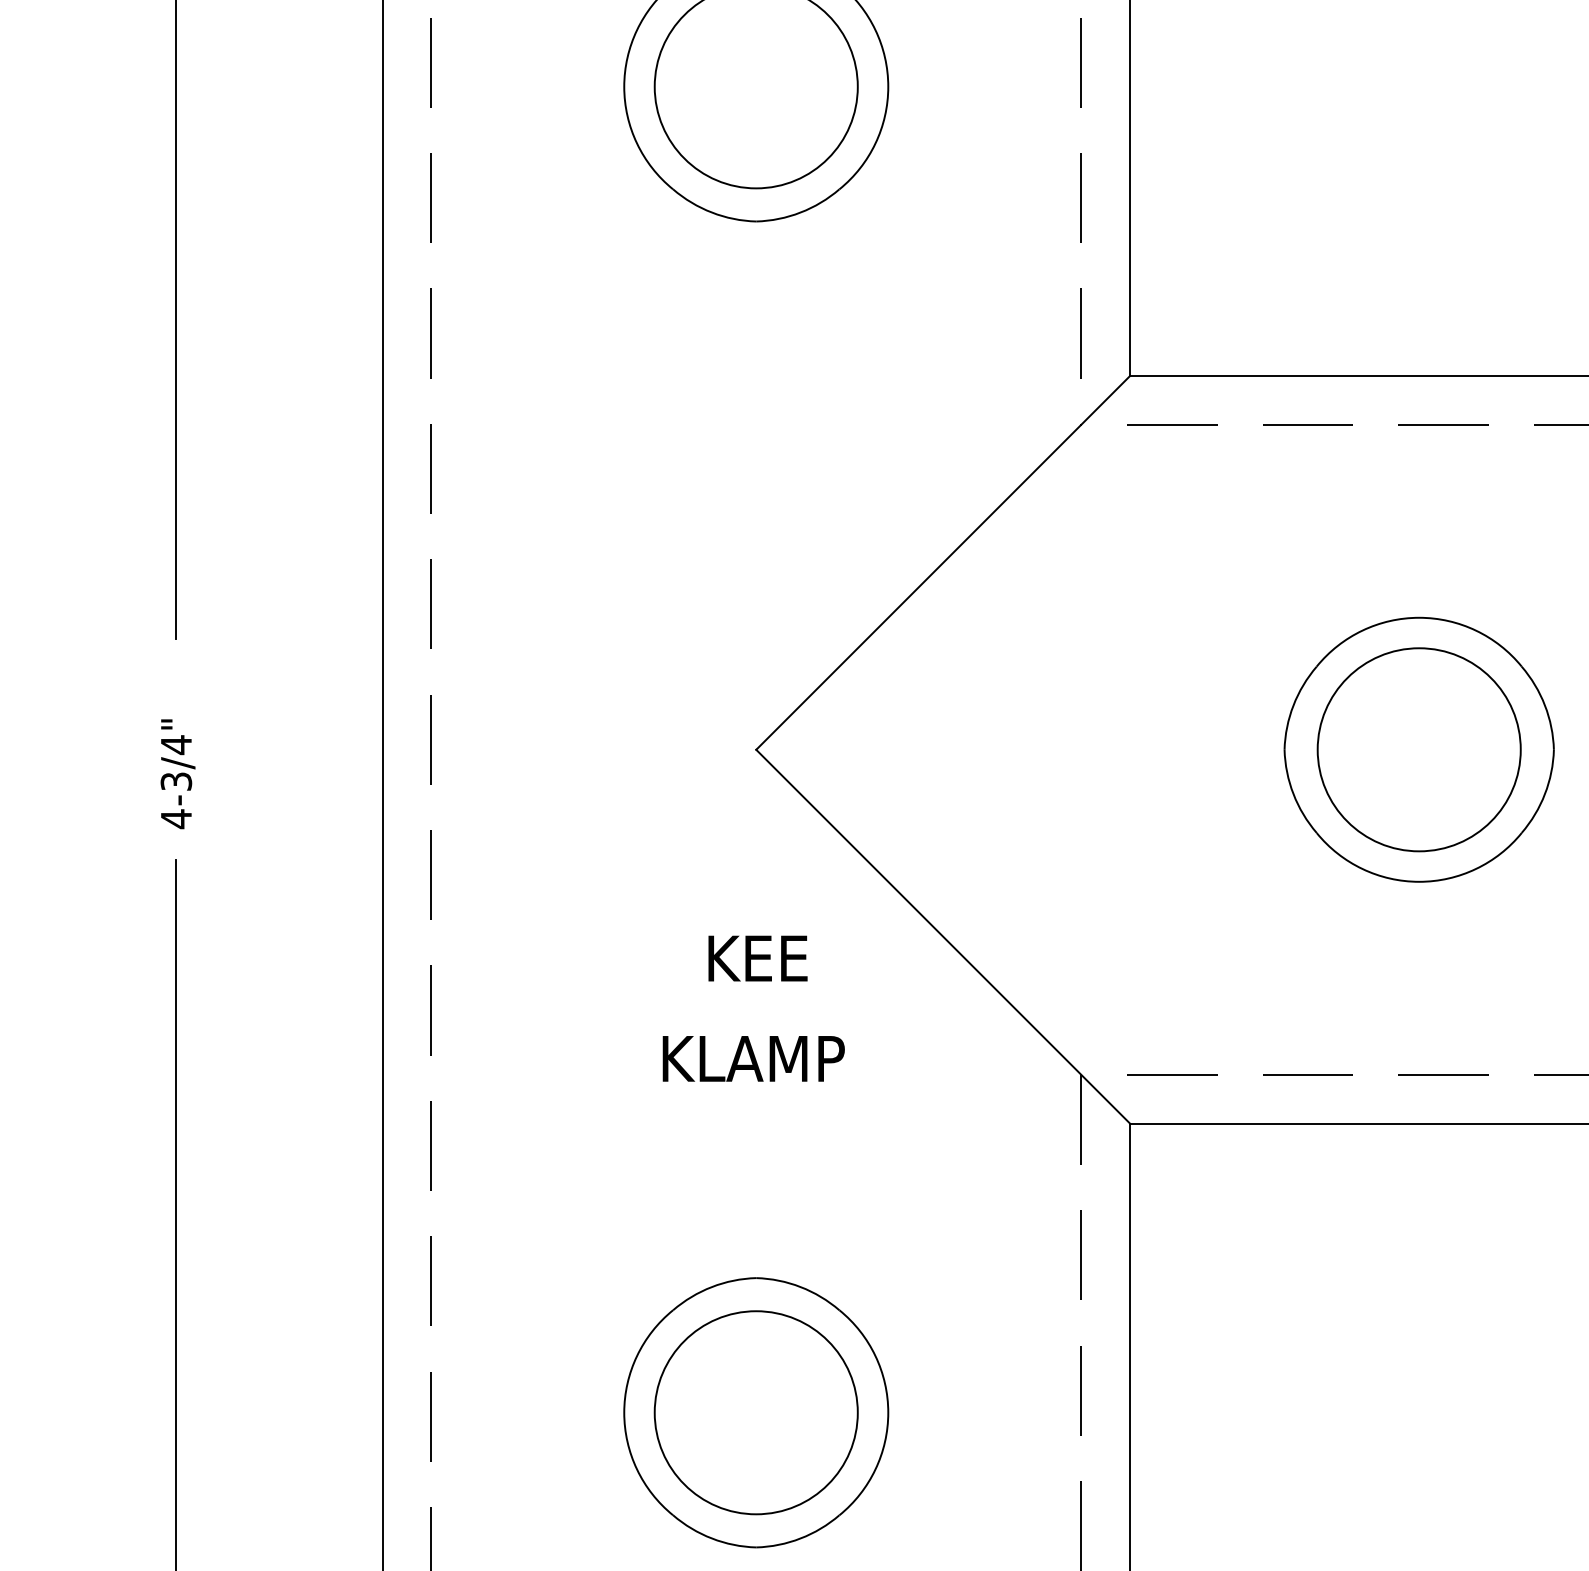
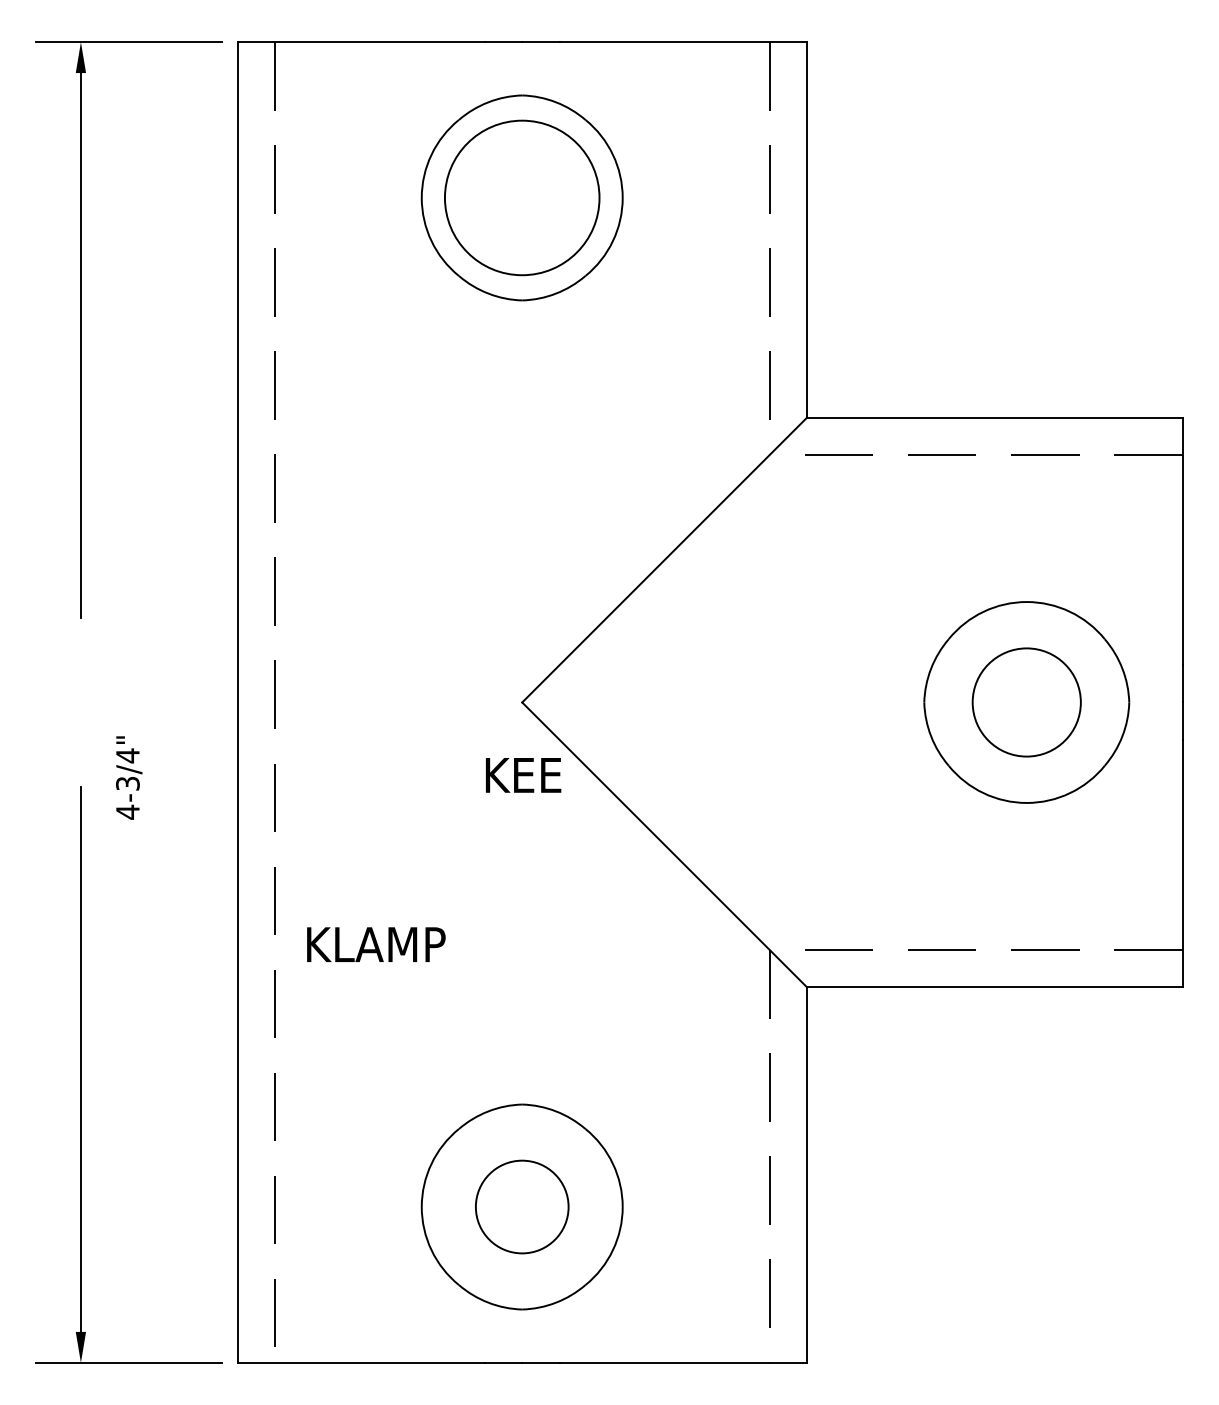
circle: (1418, 749) -> (1026, 702), size x0.7
text: (178, 773) -> (129, 777), moved
text: (757, 958) -> (523, 775), moved
text: (753, 1058) -> (376, 944), moved
circle: (755, 1412) -> (521, 1206), size x0.6

